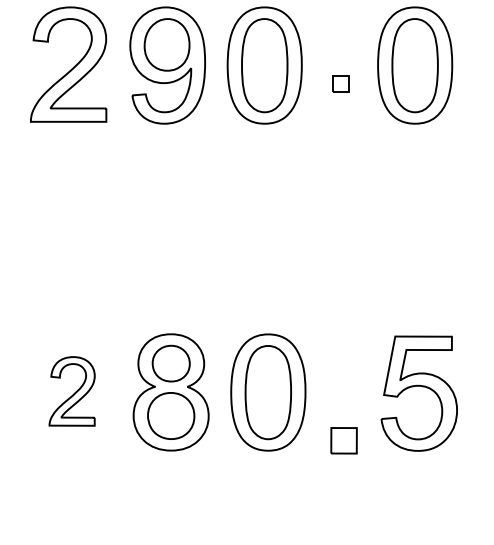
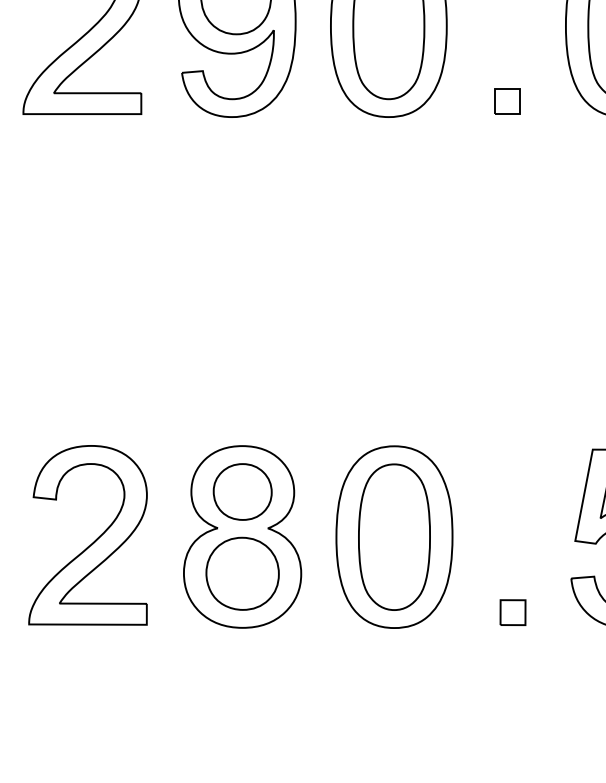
part: (340, 83) -> (507, 101), moved
part: (71, 391) -> (86, 535), size x1.67
part: (344, 440) -> (513, 612), size x0.62

